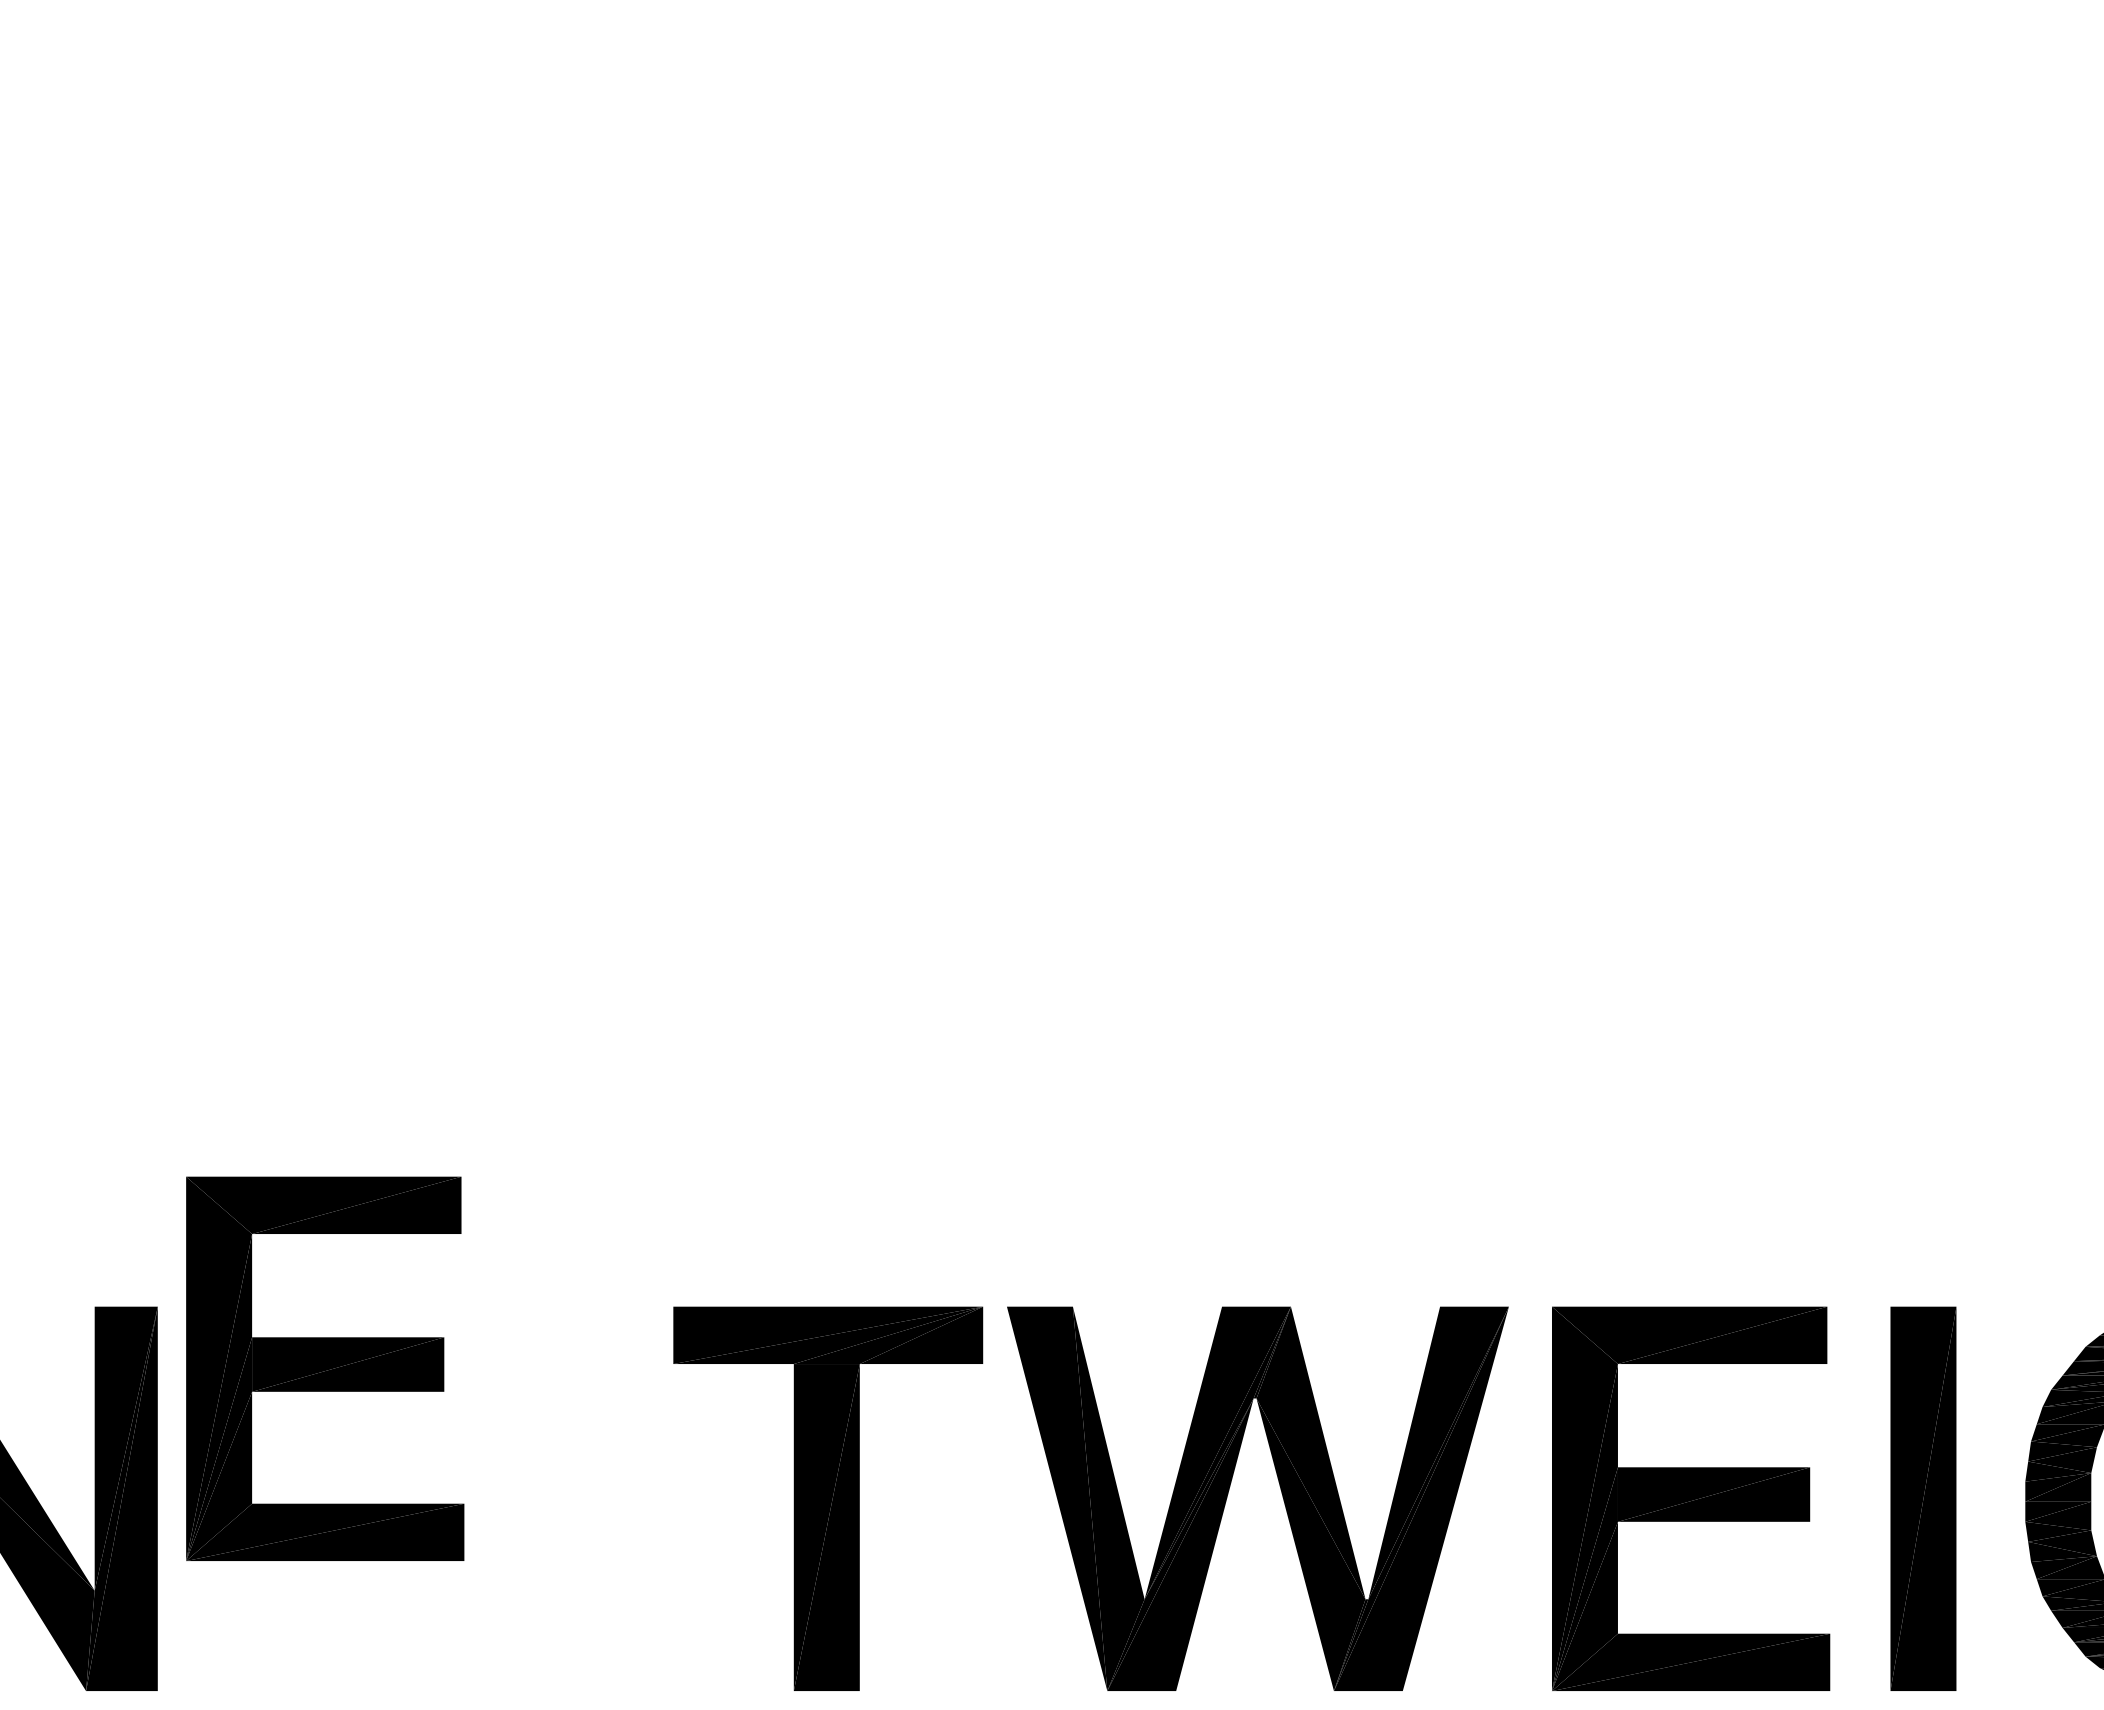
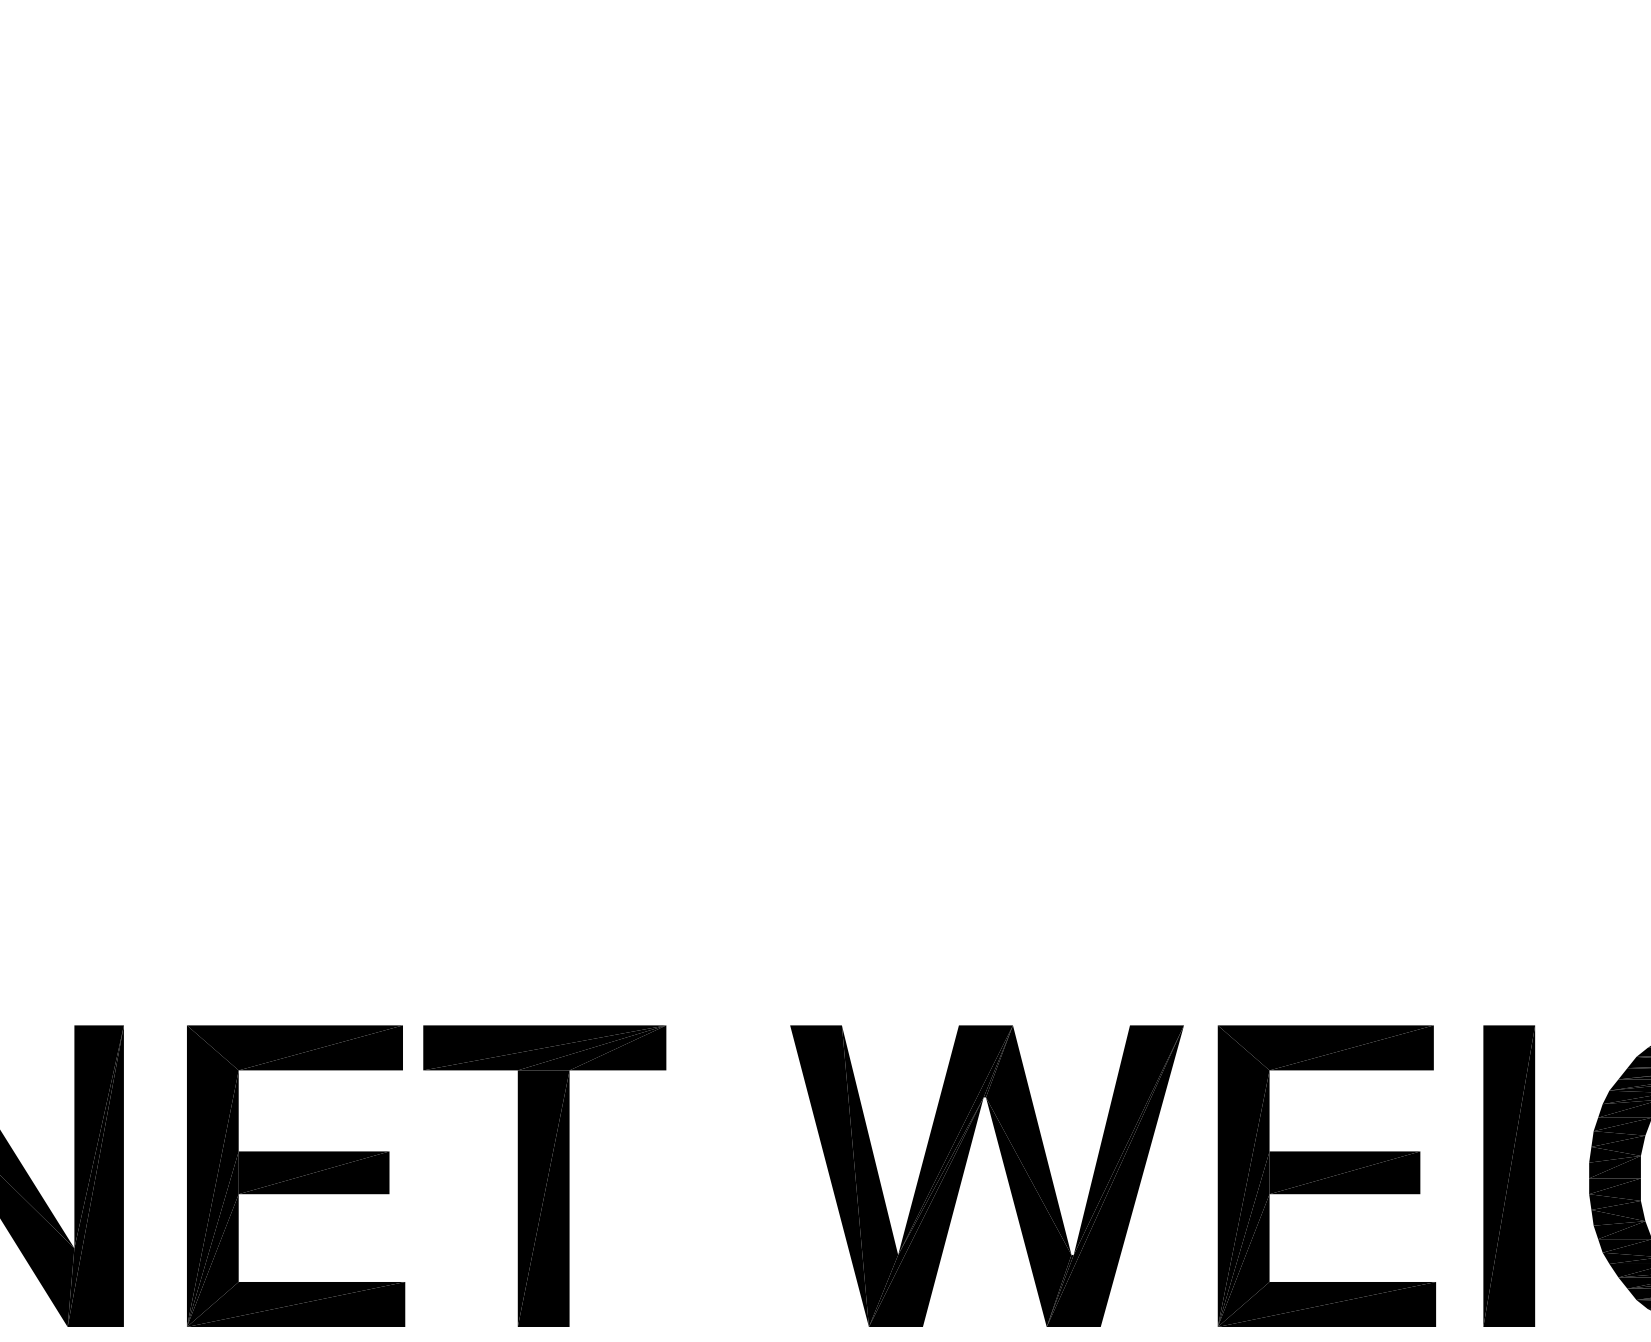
part: (325, 1368) -> (296, 1175), moved
part: (828, 1498) -> (545, 1175), moved

